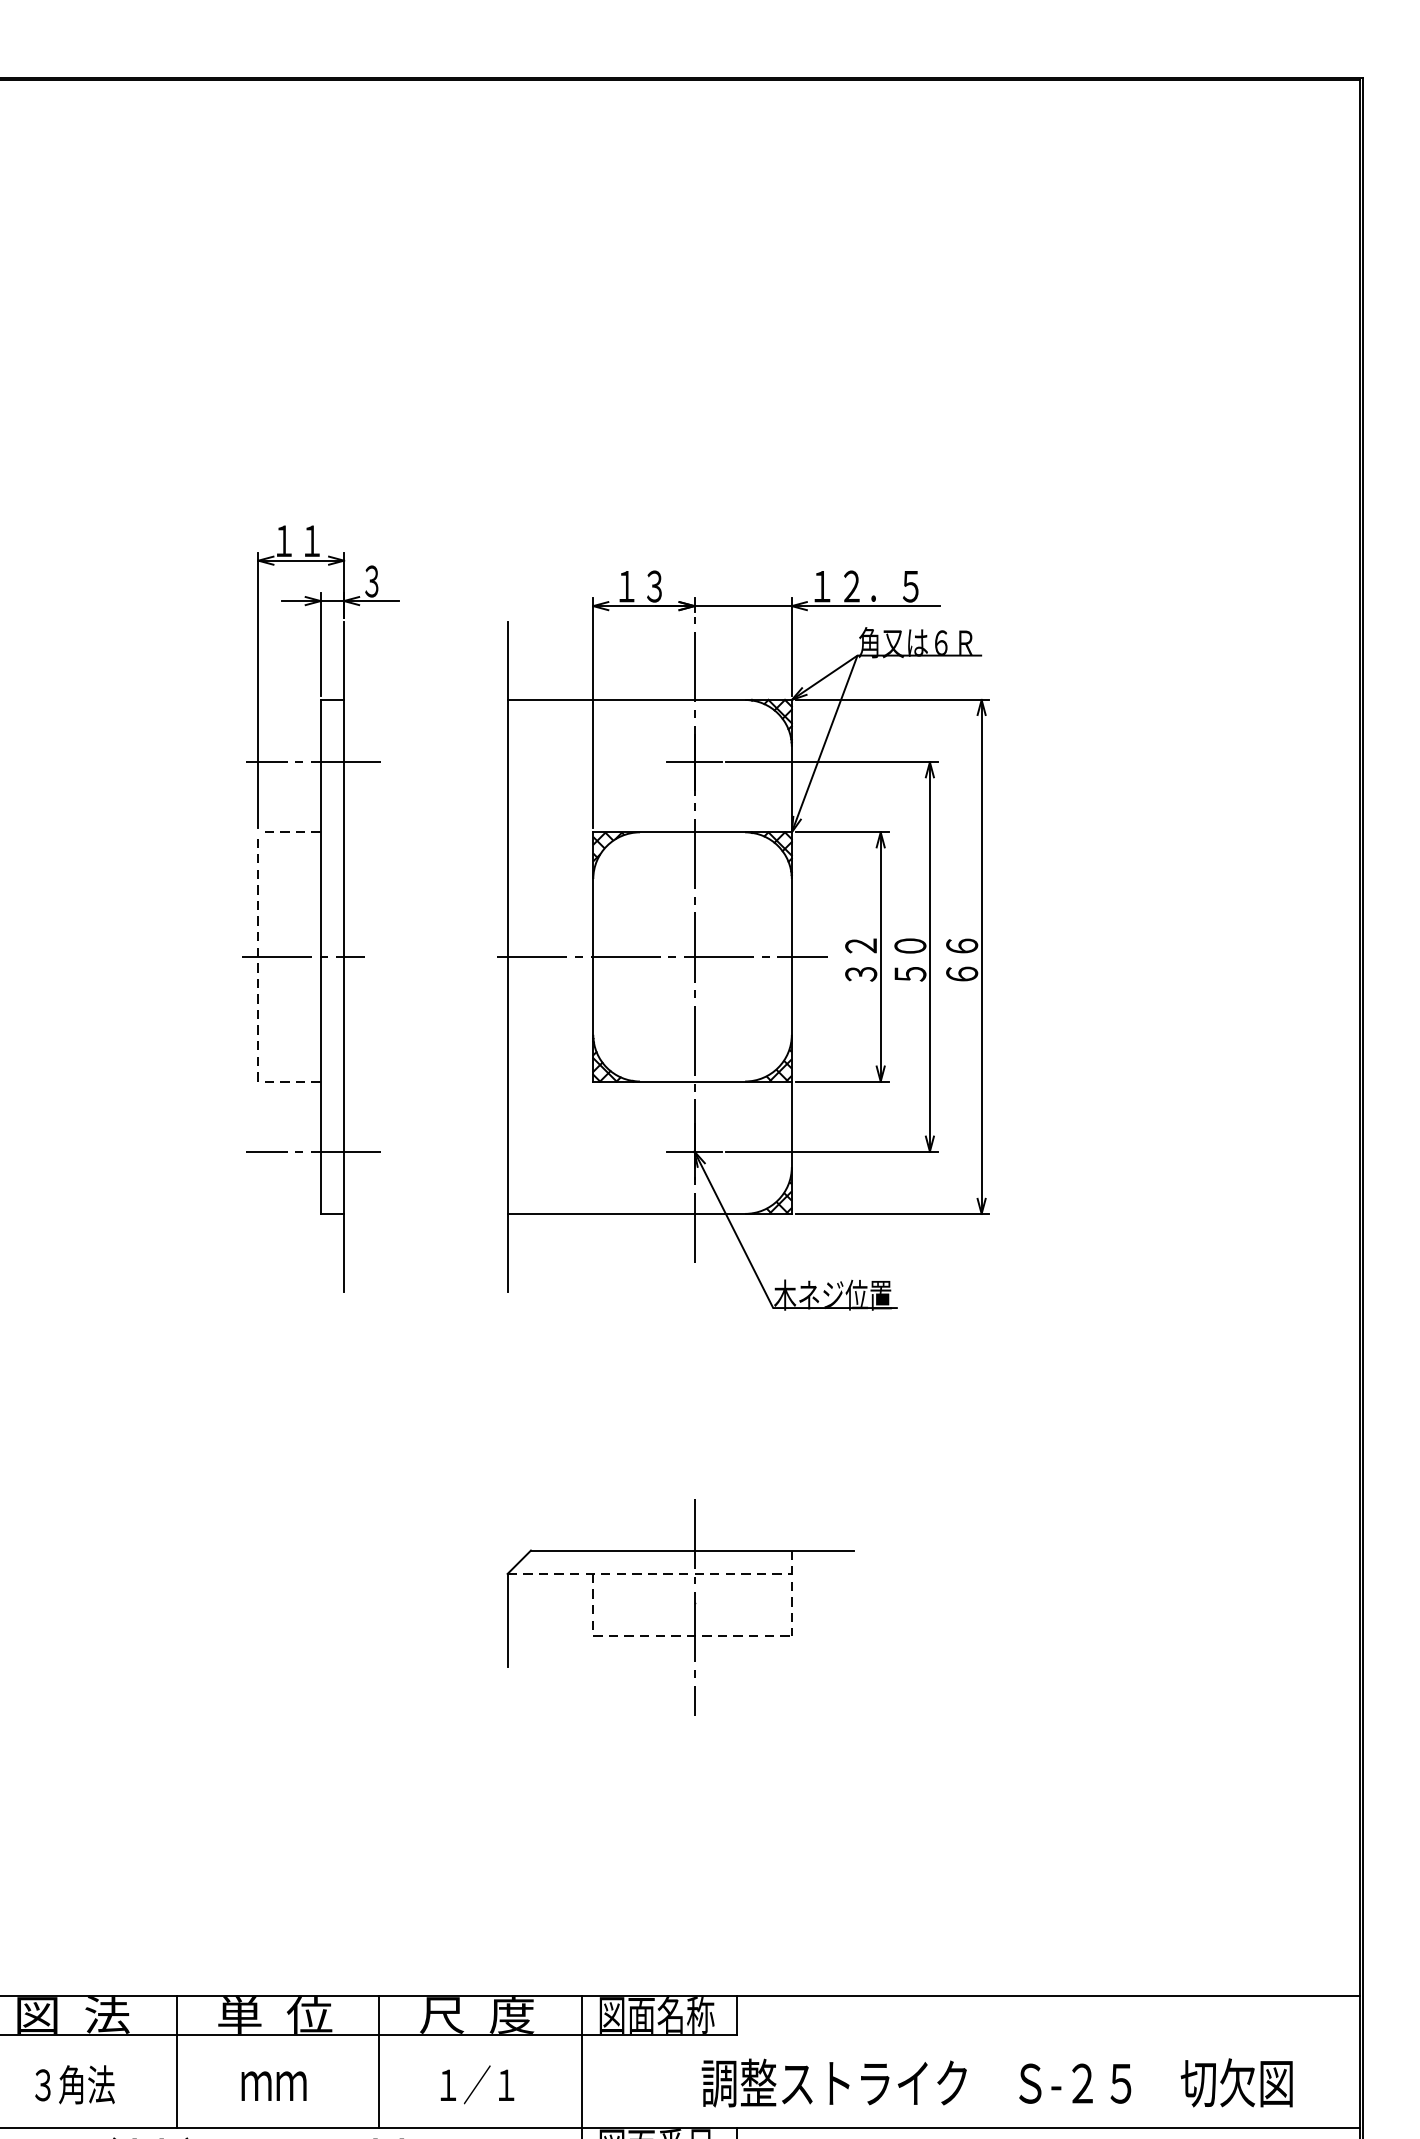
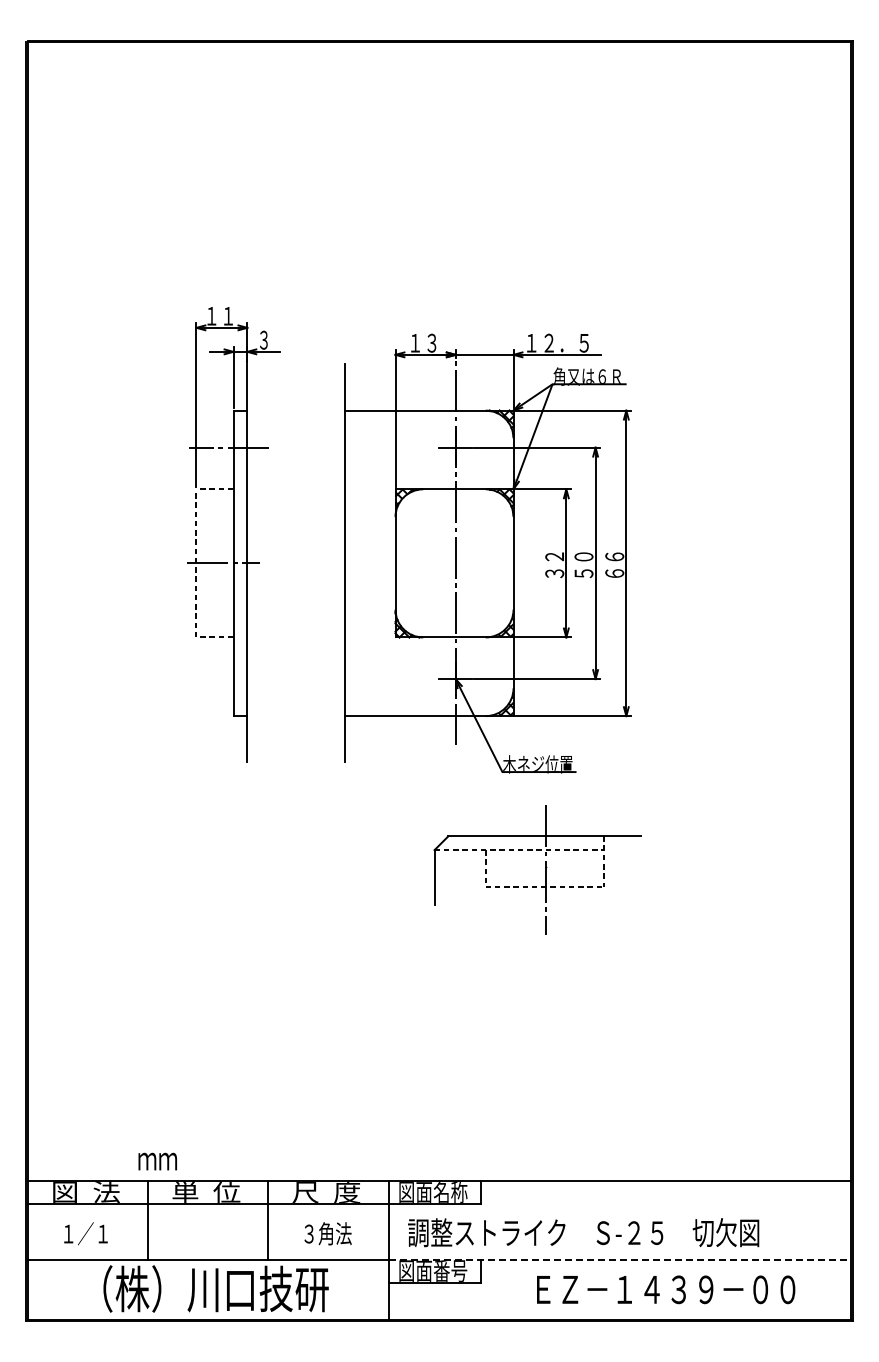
line: (662, 957) -> (436, 563), removed
line: (313, 1152) -> (229, 679), removed
part: (694, 1606) -> (545, 869), moved
text: (997, 2082) -> (583, 1232), moved
text: (73, 2084) -> (86, 1233), ３角法 -> １／１
text: (478, 2084) -> (327, 1233), １／１ -> ３角法
text: (273, 2086) -> (157, 1161), moved
line: (971, 2128) -> (620, 1259), solid -> dashed

